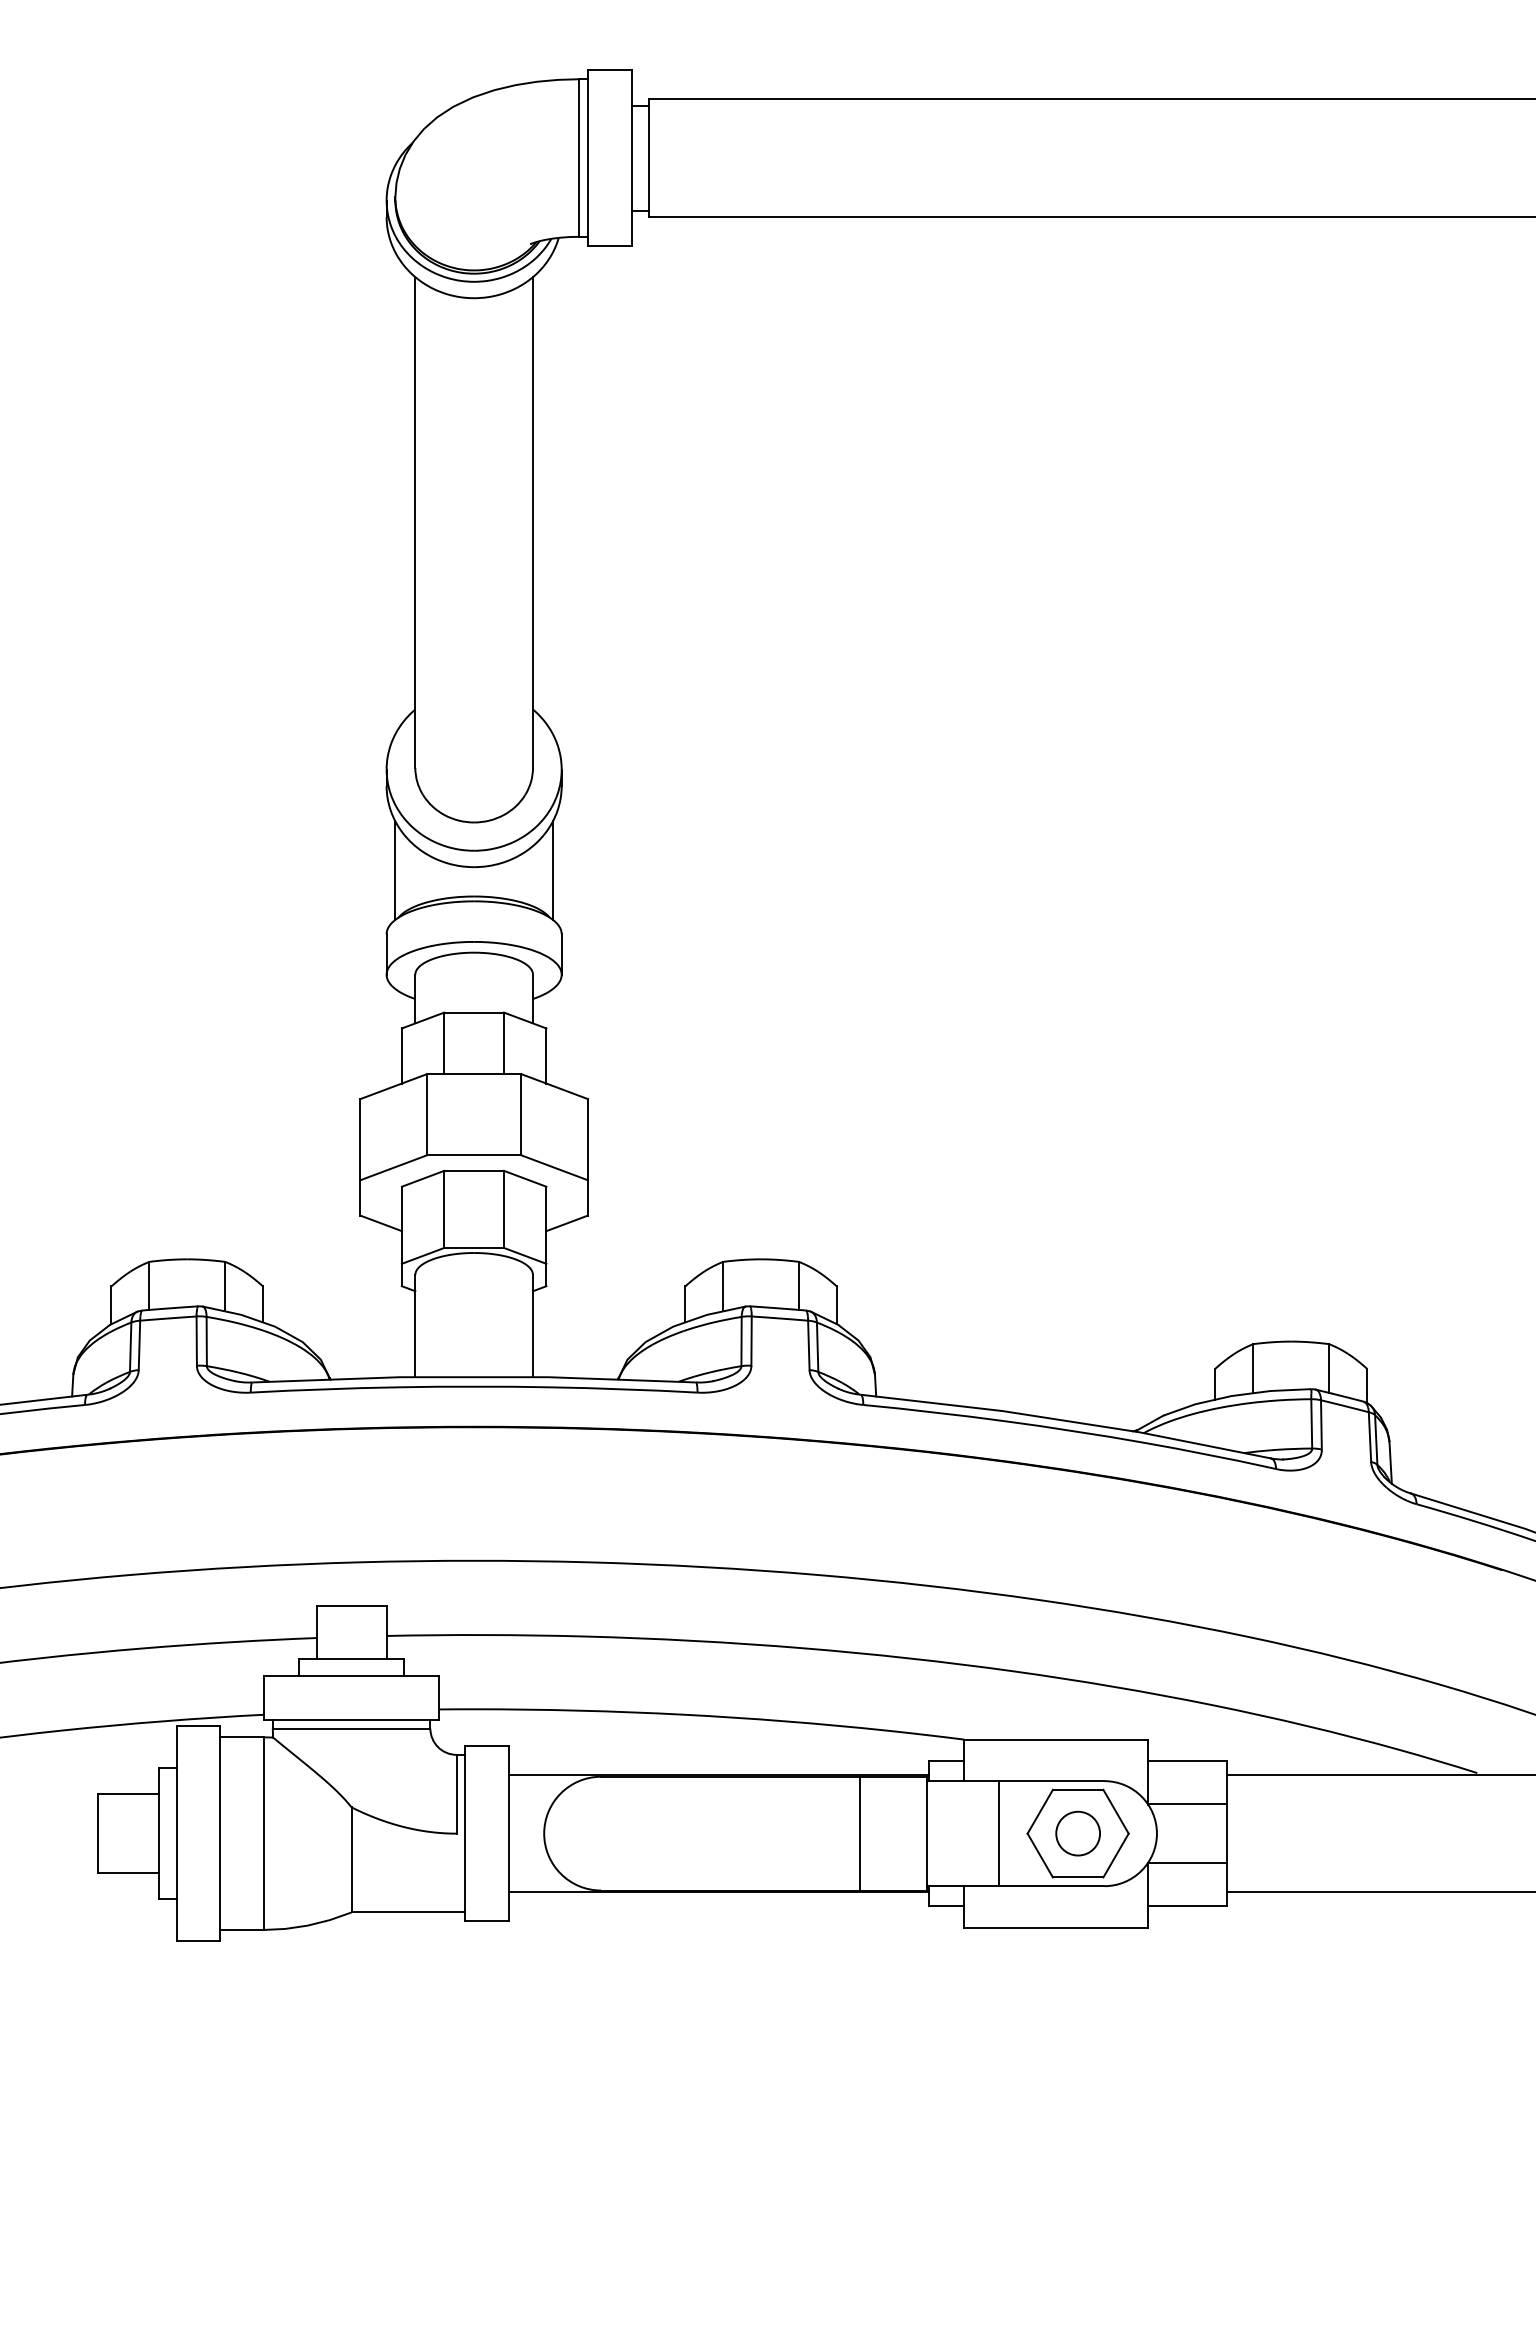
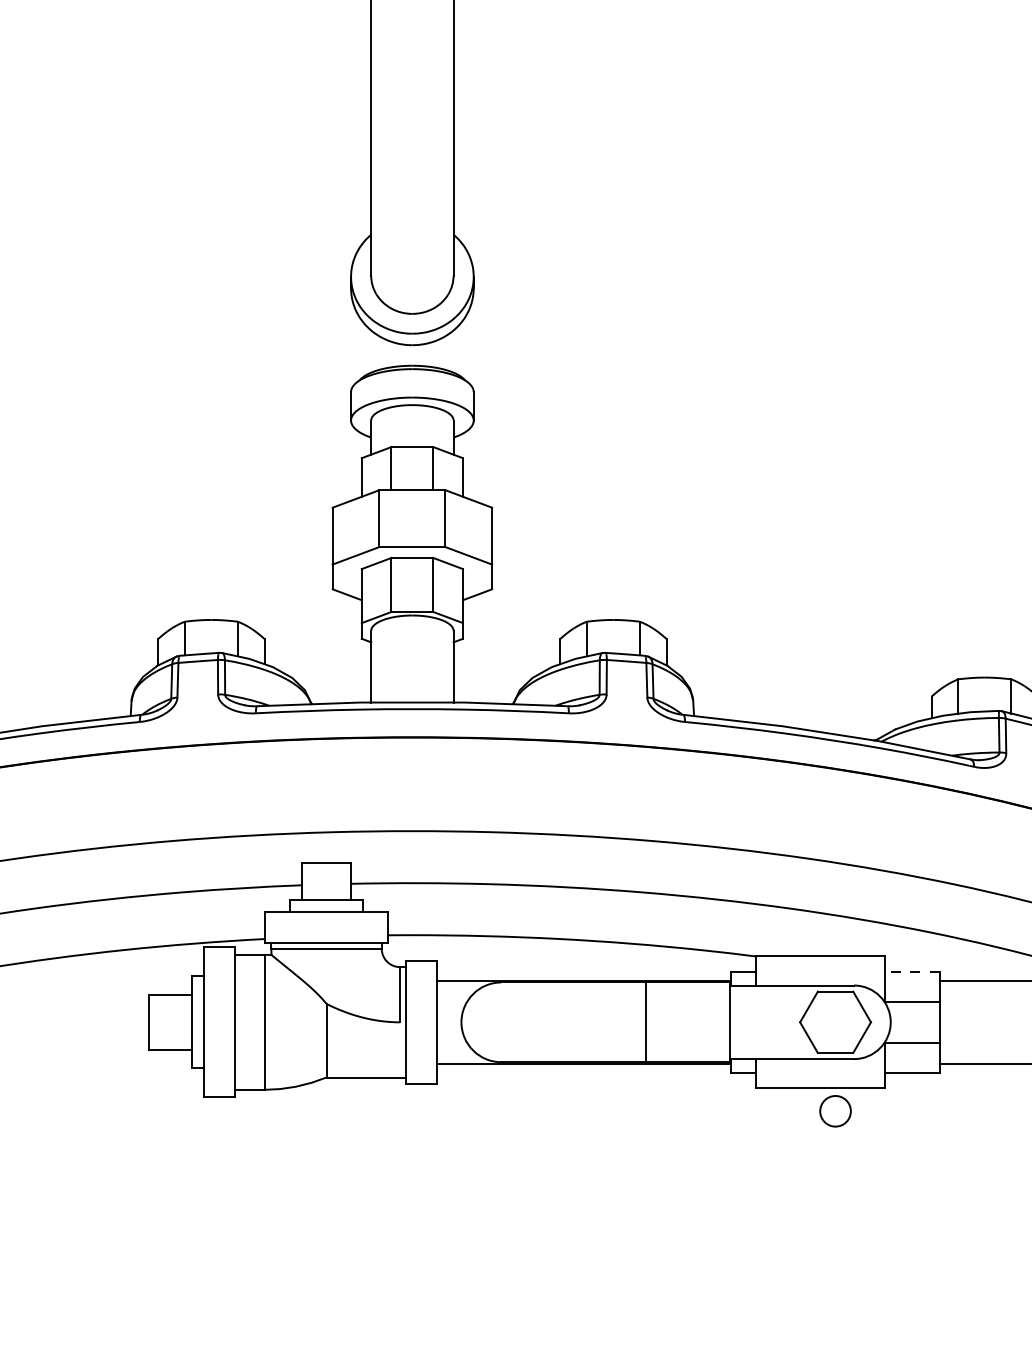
line: (395, 870) -> (357, 347), removed
line: (552, 870) -> (467, 347), removed
line: (1187, 1761) -> (912, 971), solid -> dashed
line: (860, 1833) -> (645, 1022), moved
line: (999, 1833) -> (780, 1022), removed
circle: (1077, 1833) -> (835, 1111), moved

